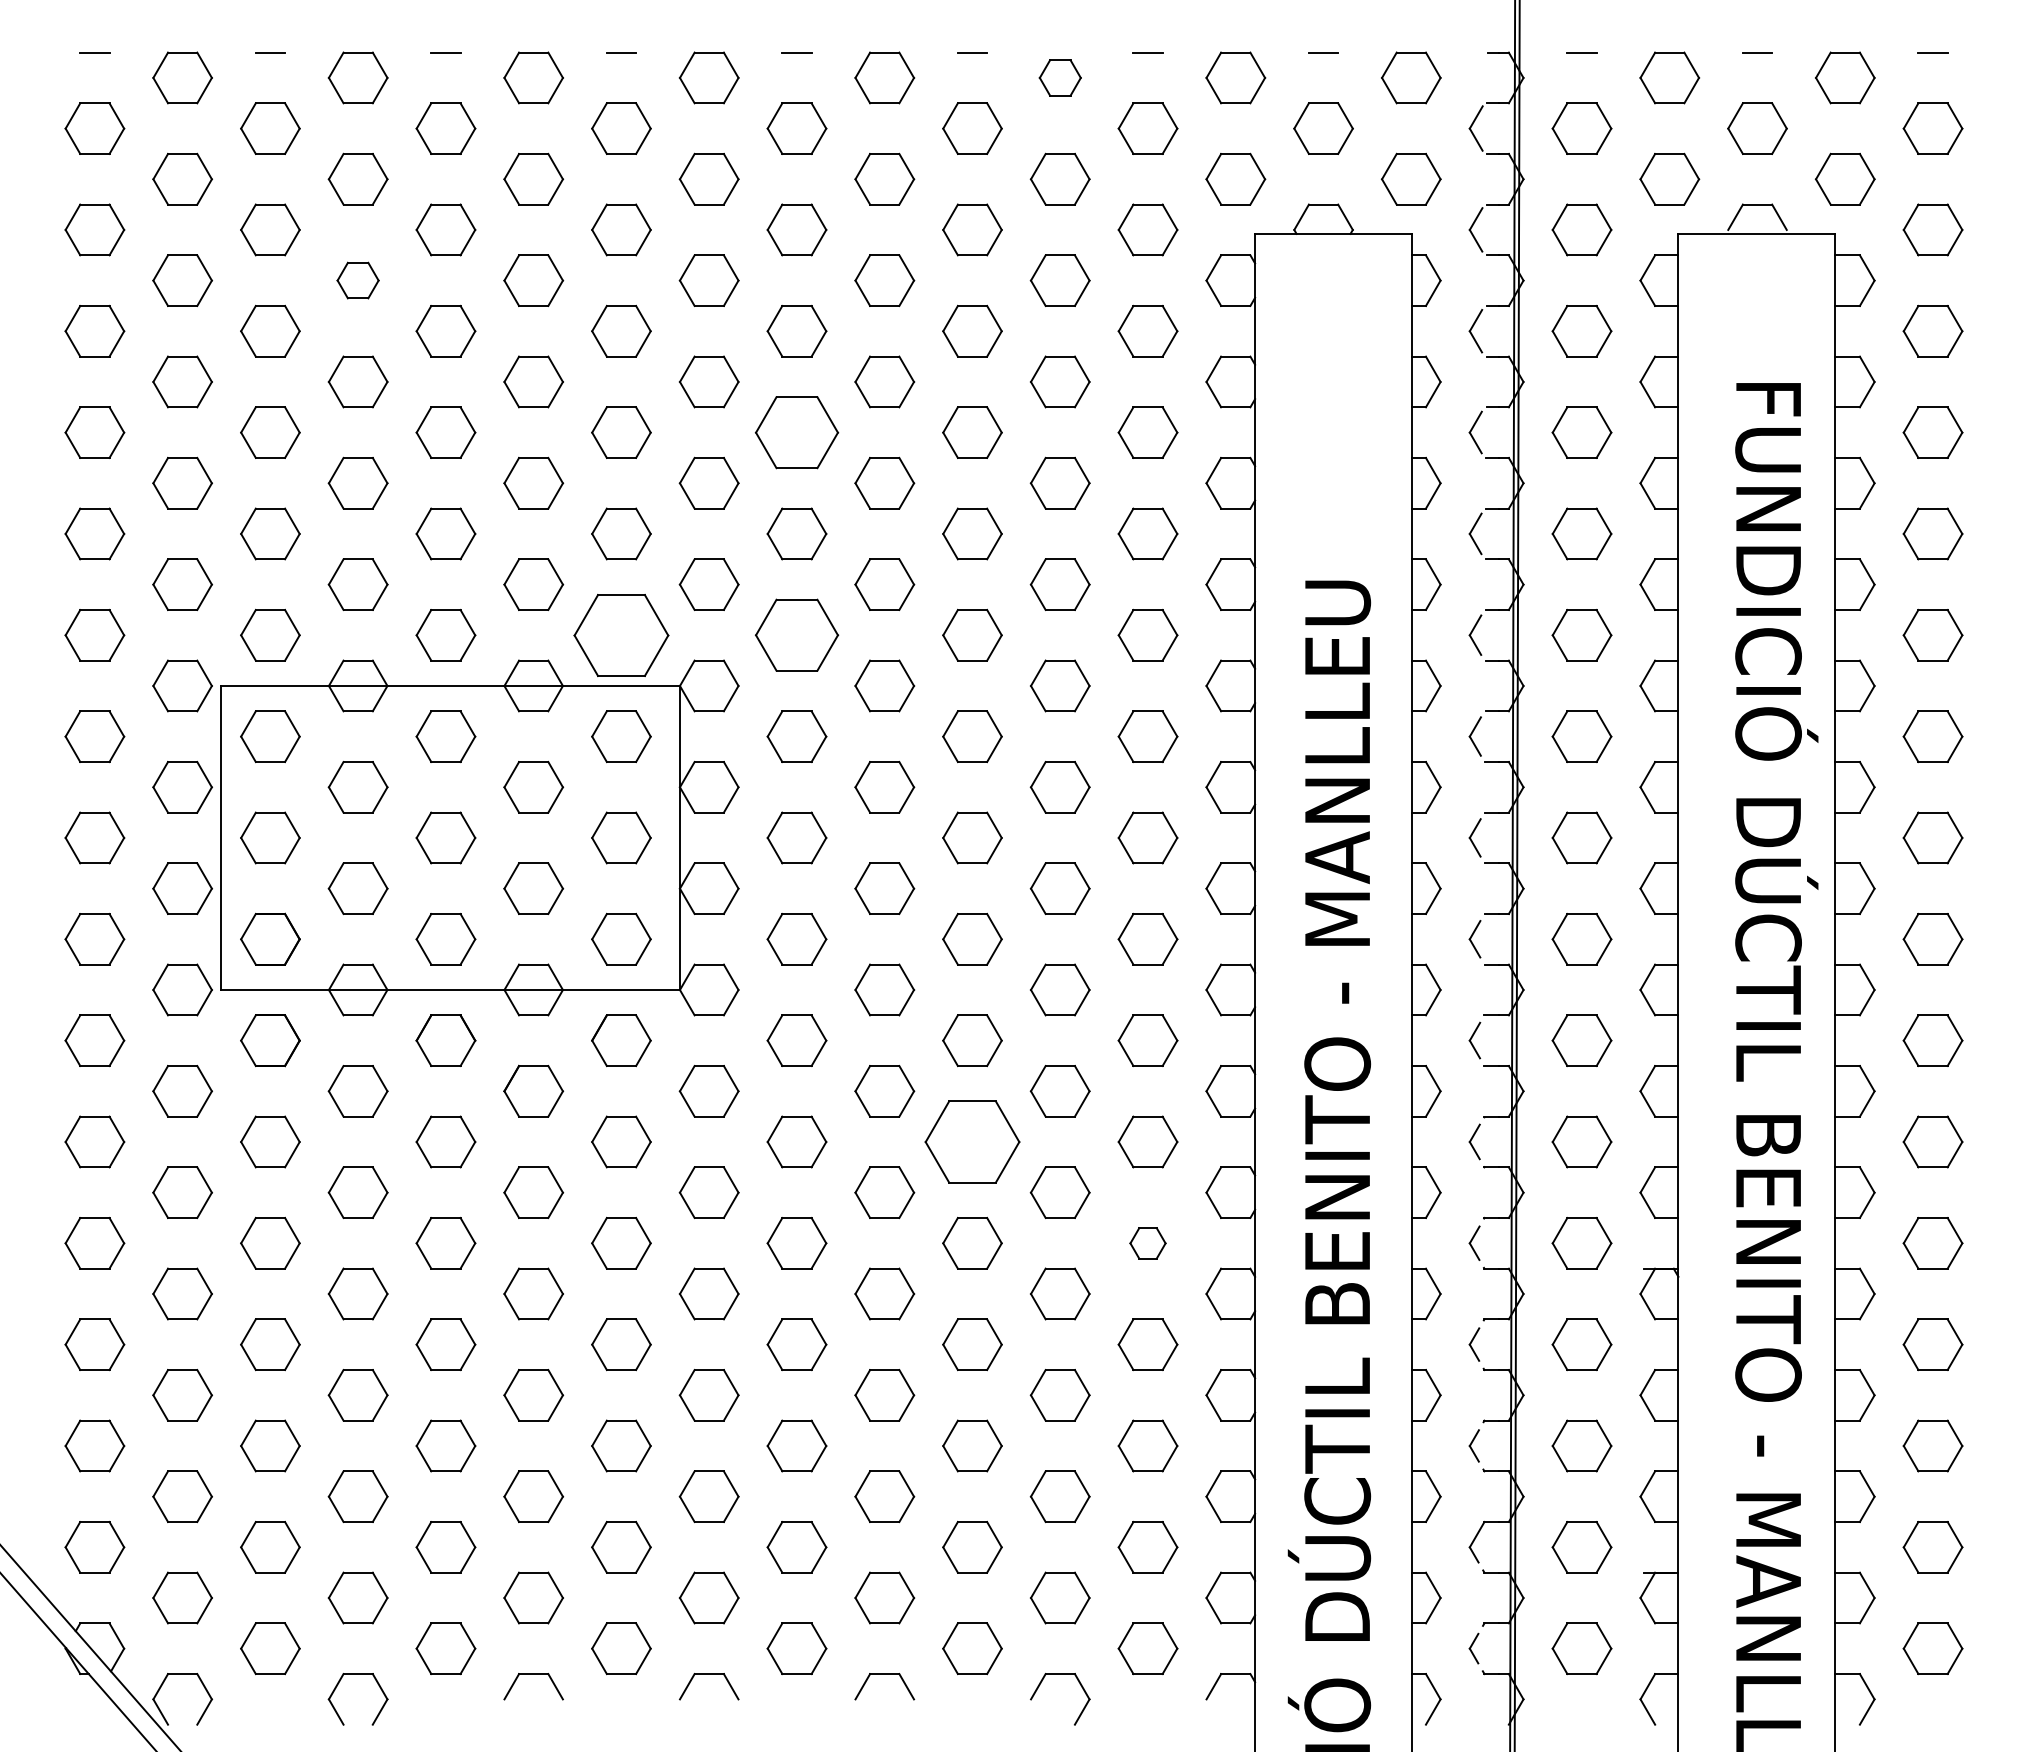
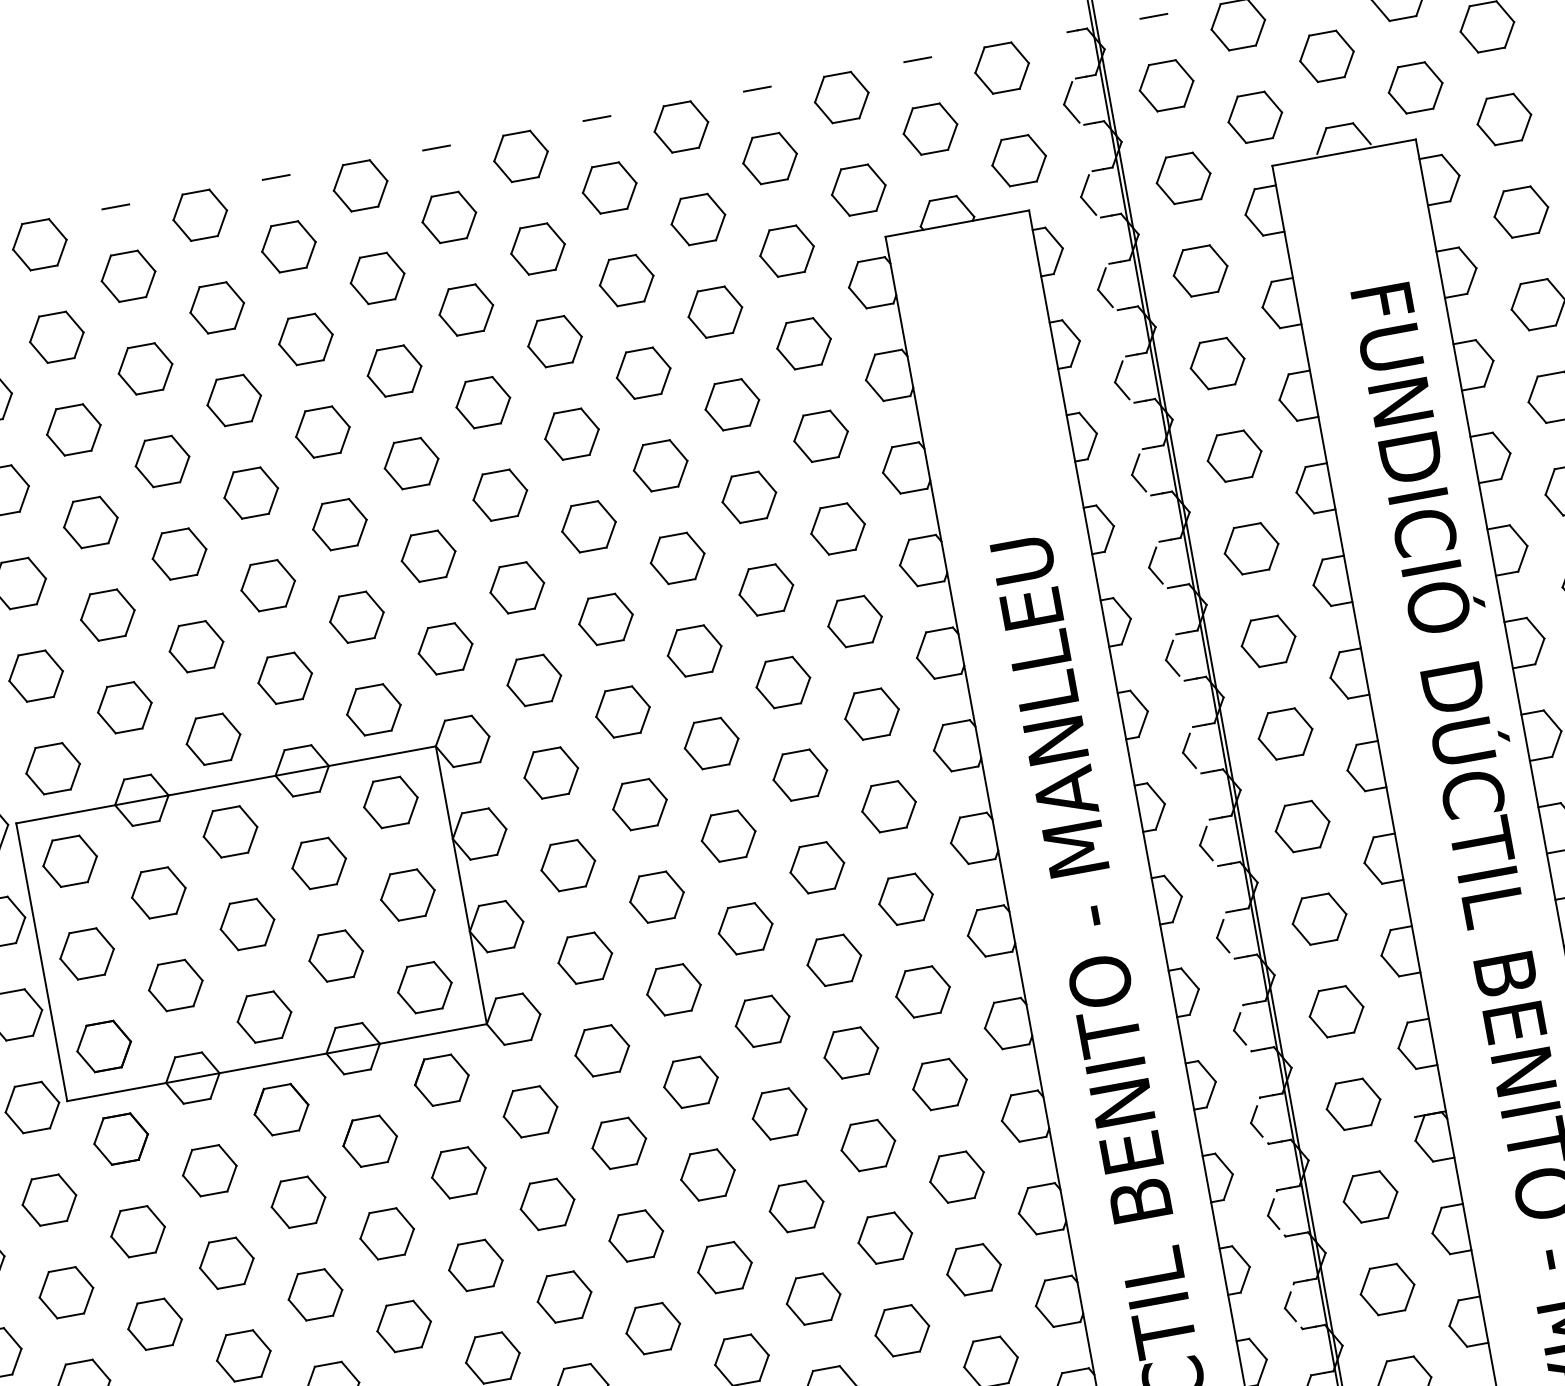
part: (1060, 77) -> (681, 126), size x1.43
part: (357, 280) -> (73, 429), size x1.43
part: (796, 432) -> (499, 495), size x0.71
part: (621, 634) -> (373, 709), size x0.62
part: (796, 635) -> (533, 680), size x0.71
part: (972, 1141) -> (779, 1113), size x0.62
part: (1147, 1243) -> (956, 1177), size x1.67

